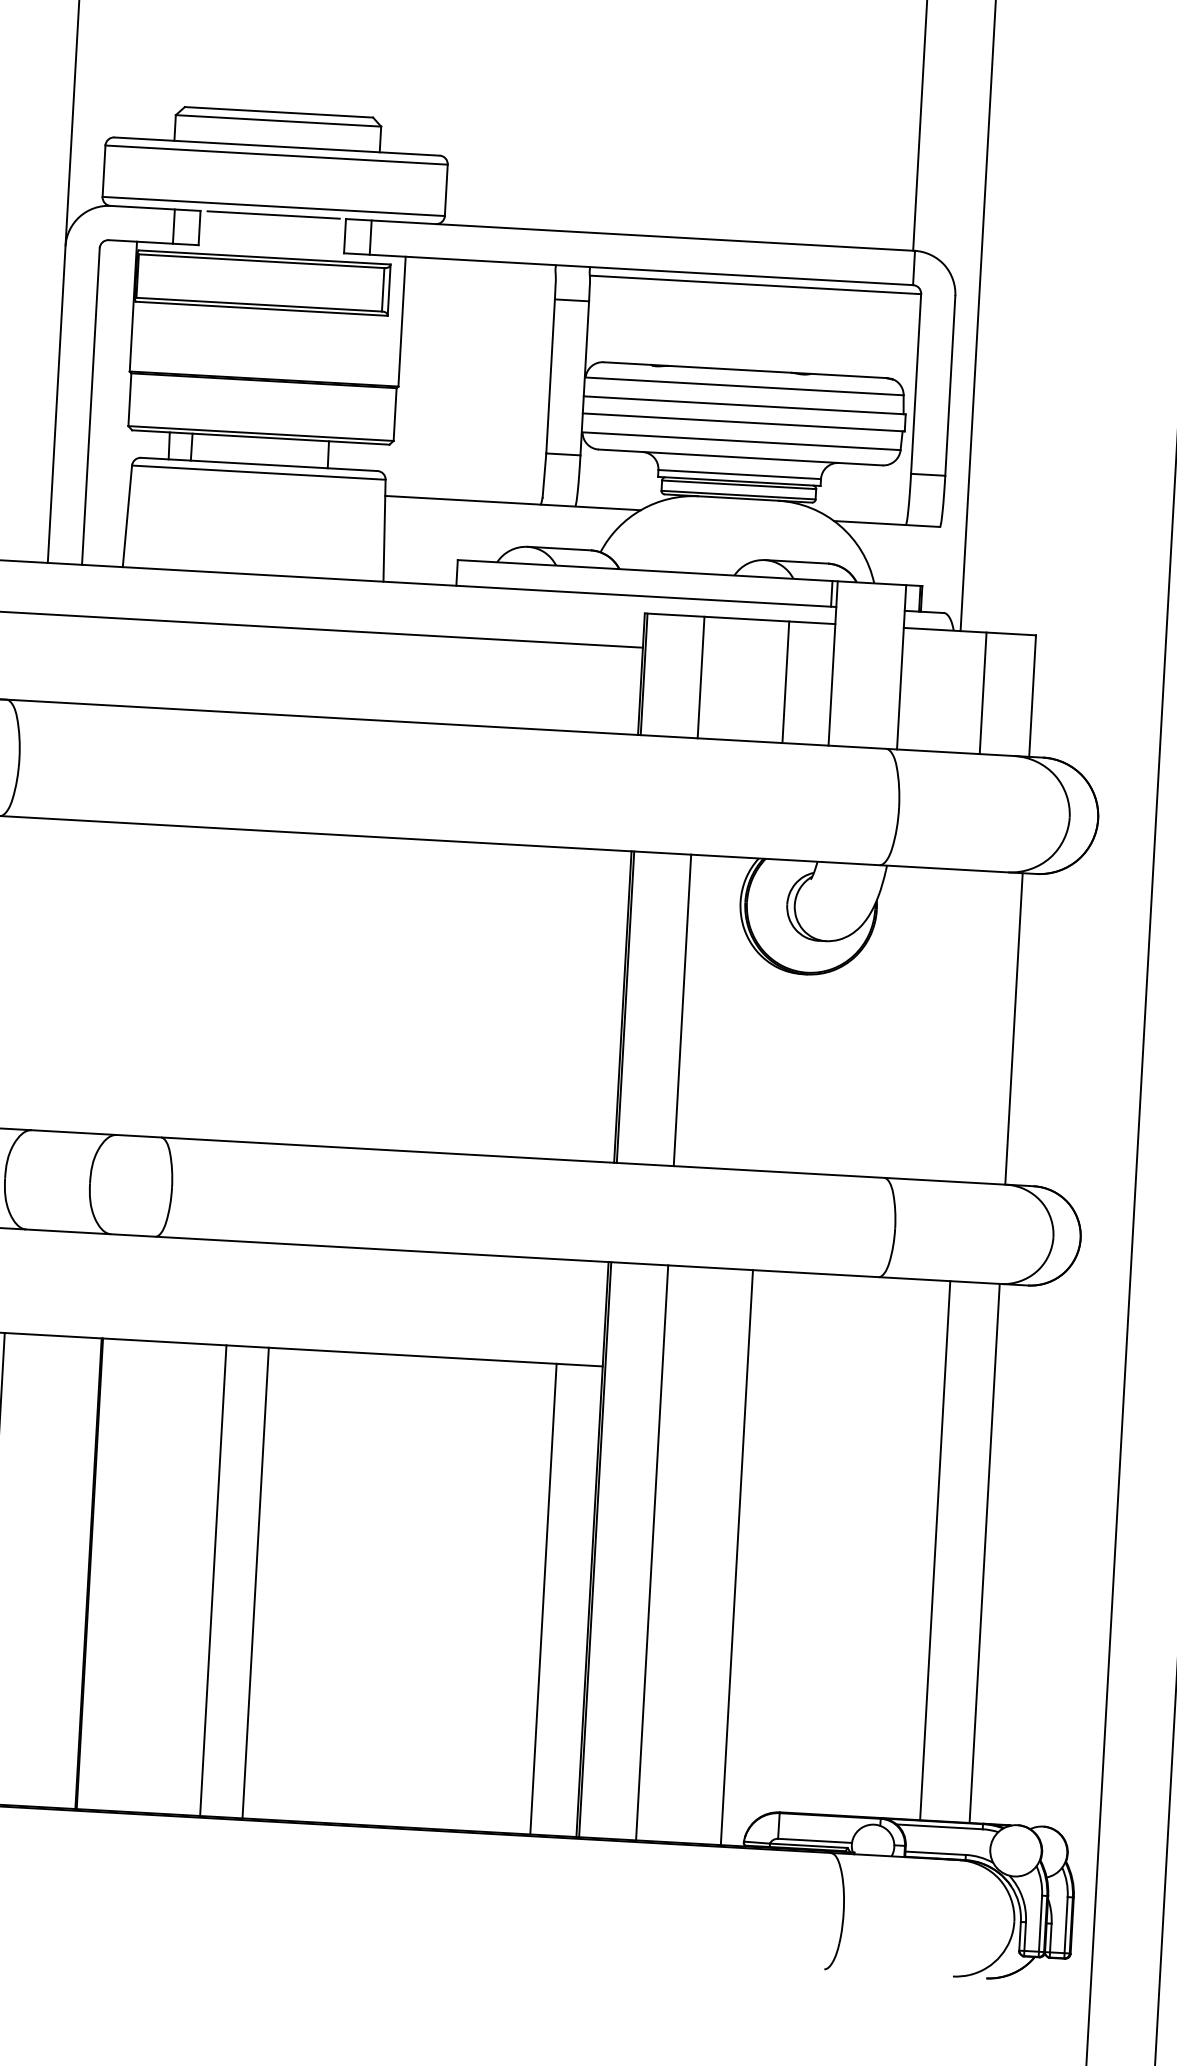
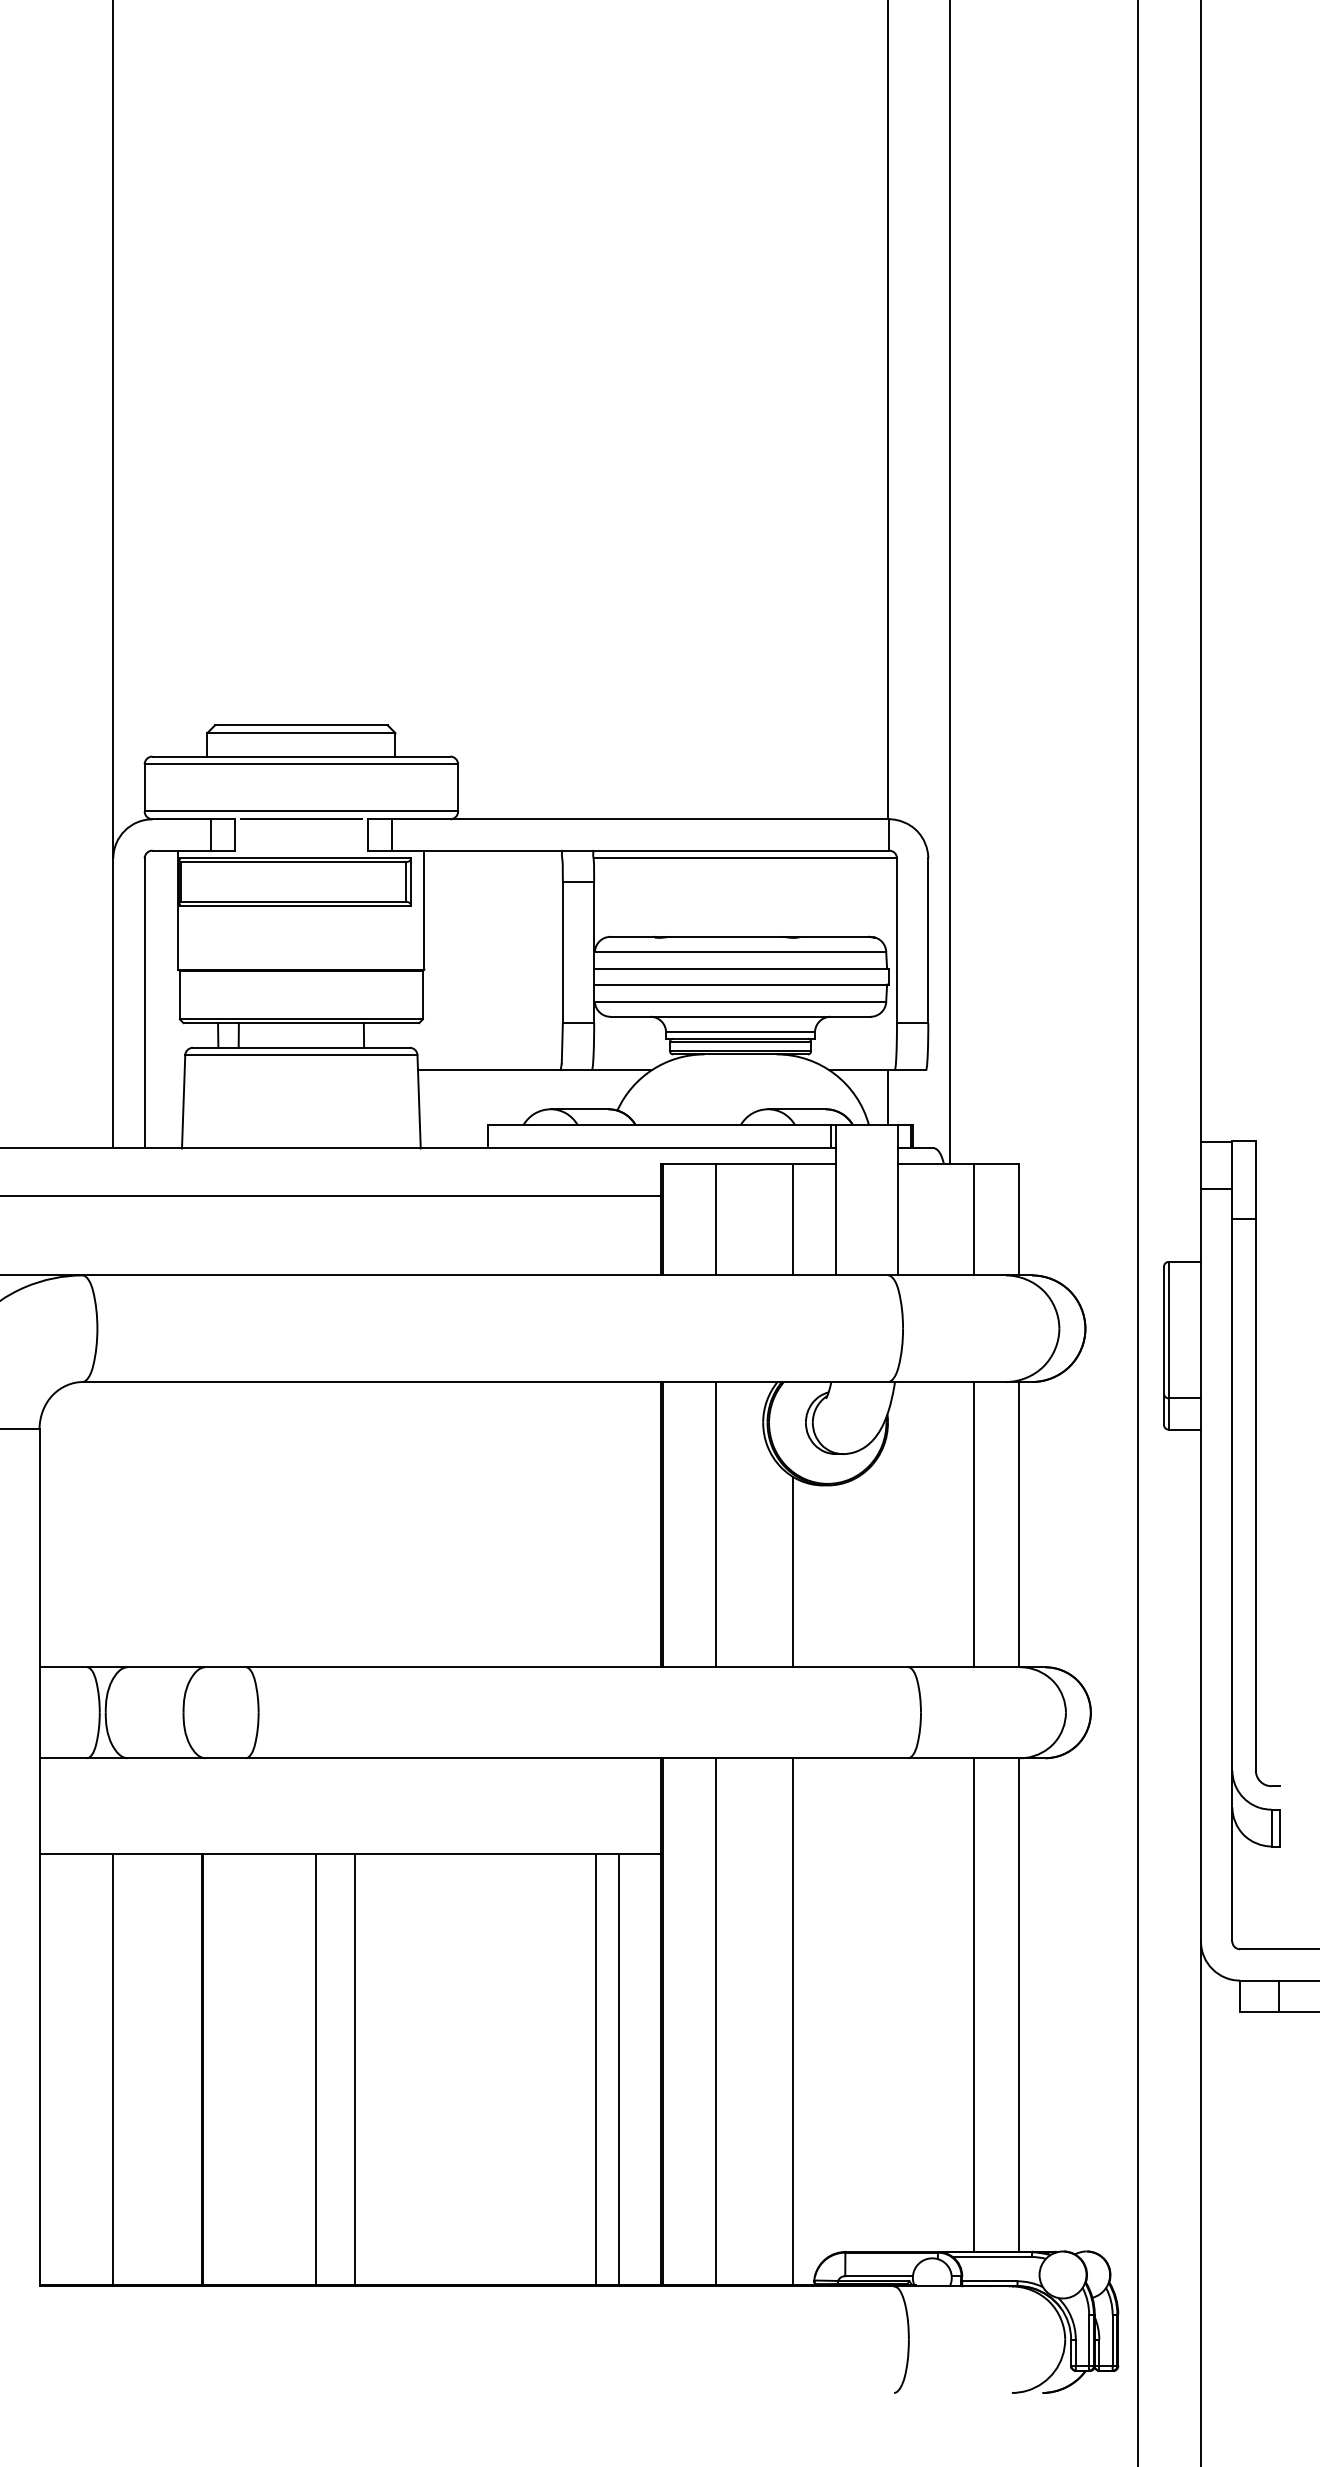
line: (896, 554) -> (887, 1097), added
line: (964, 1025) -> (973, 1524), added
line: (764, 1067) -> (793, 1572), added
line: (519, 1596) -> (596, 2068), added

